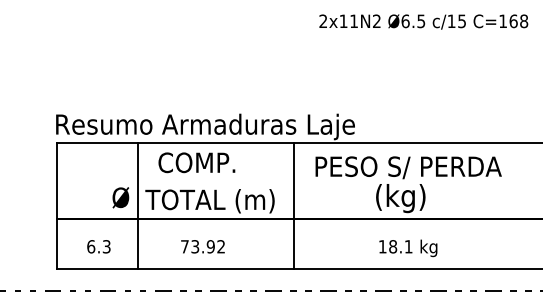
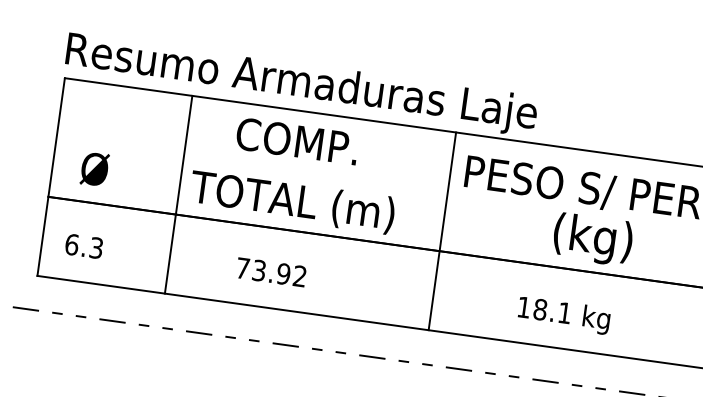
text: (196, 162) -> (296, 140), moved
text: (120, 197) -> (94, 168), moved
line: (294, 206) -> (442, 231), moved
text: (98, 246) -> (83, 245), moved
text: (408, 248) -> (564, 315), moved

